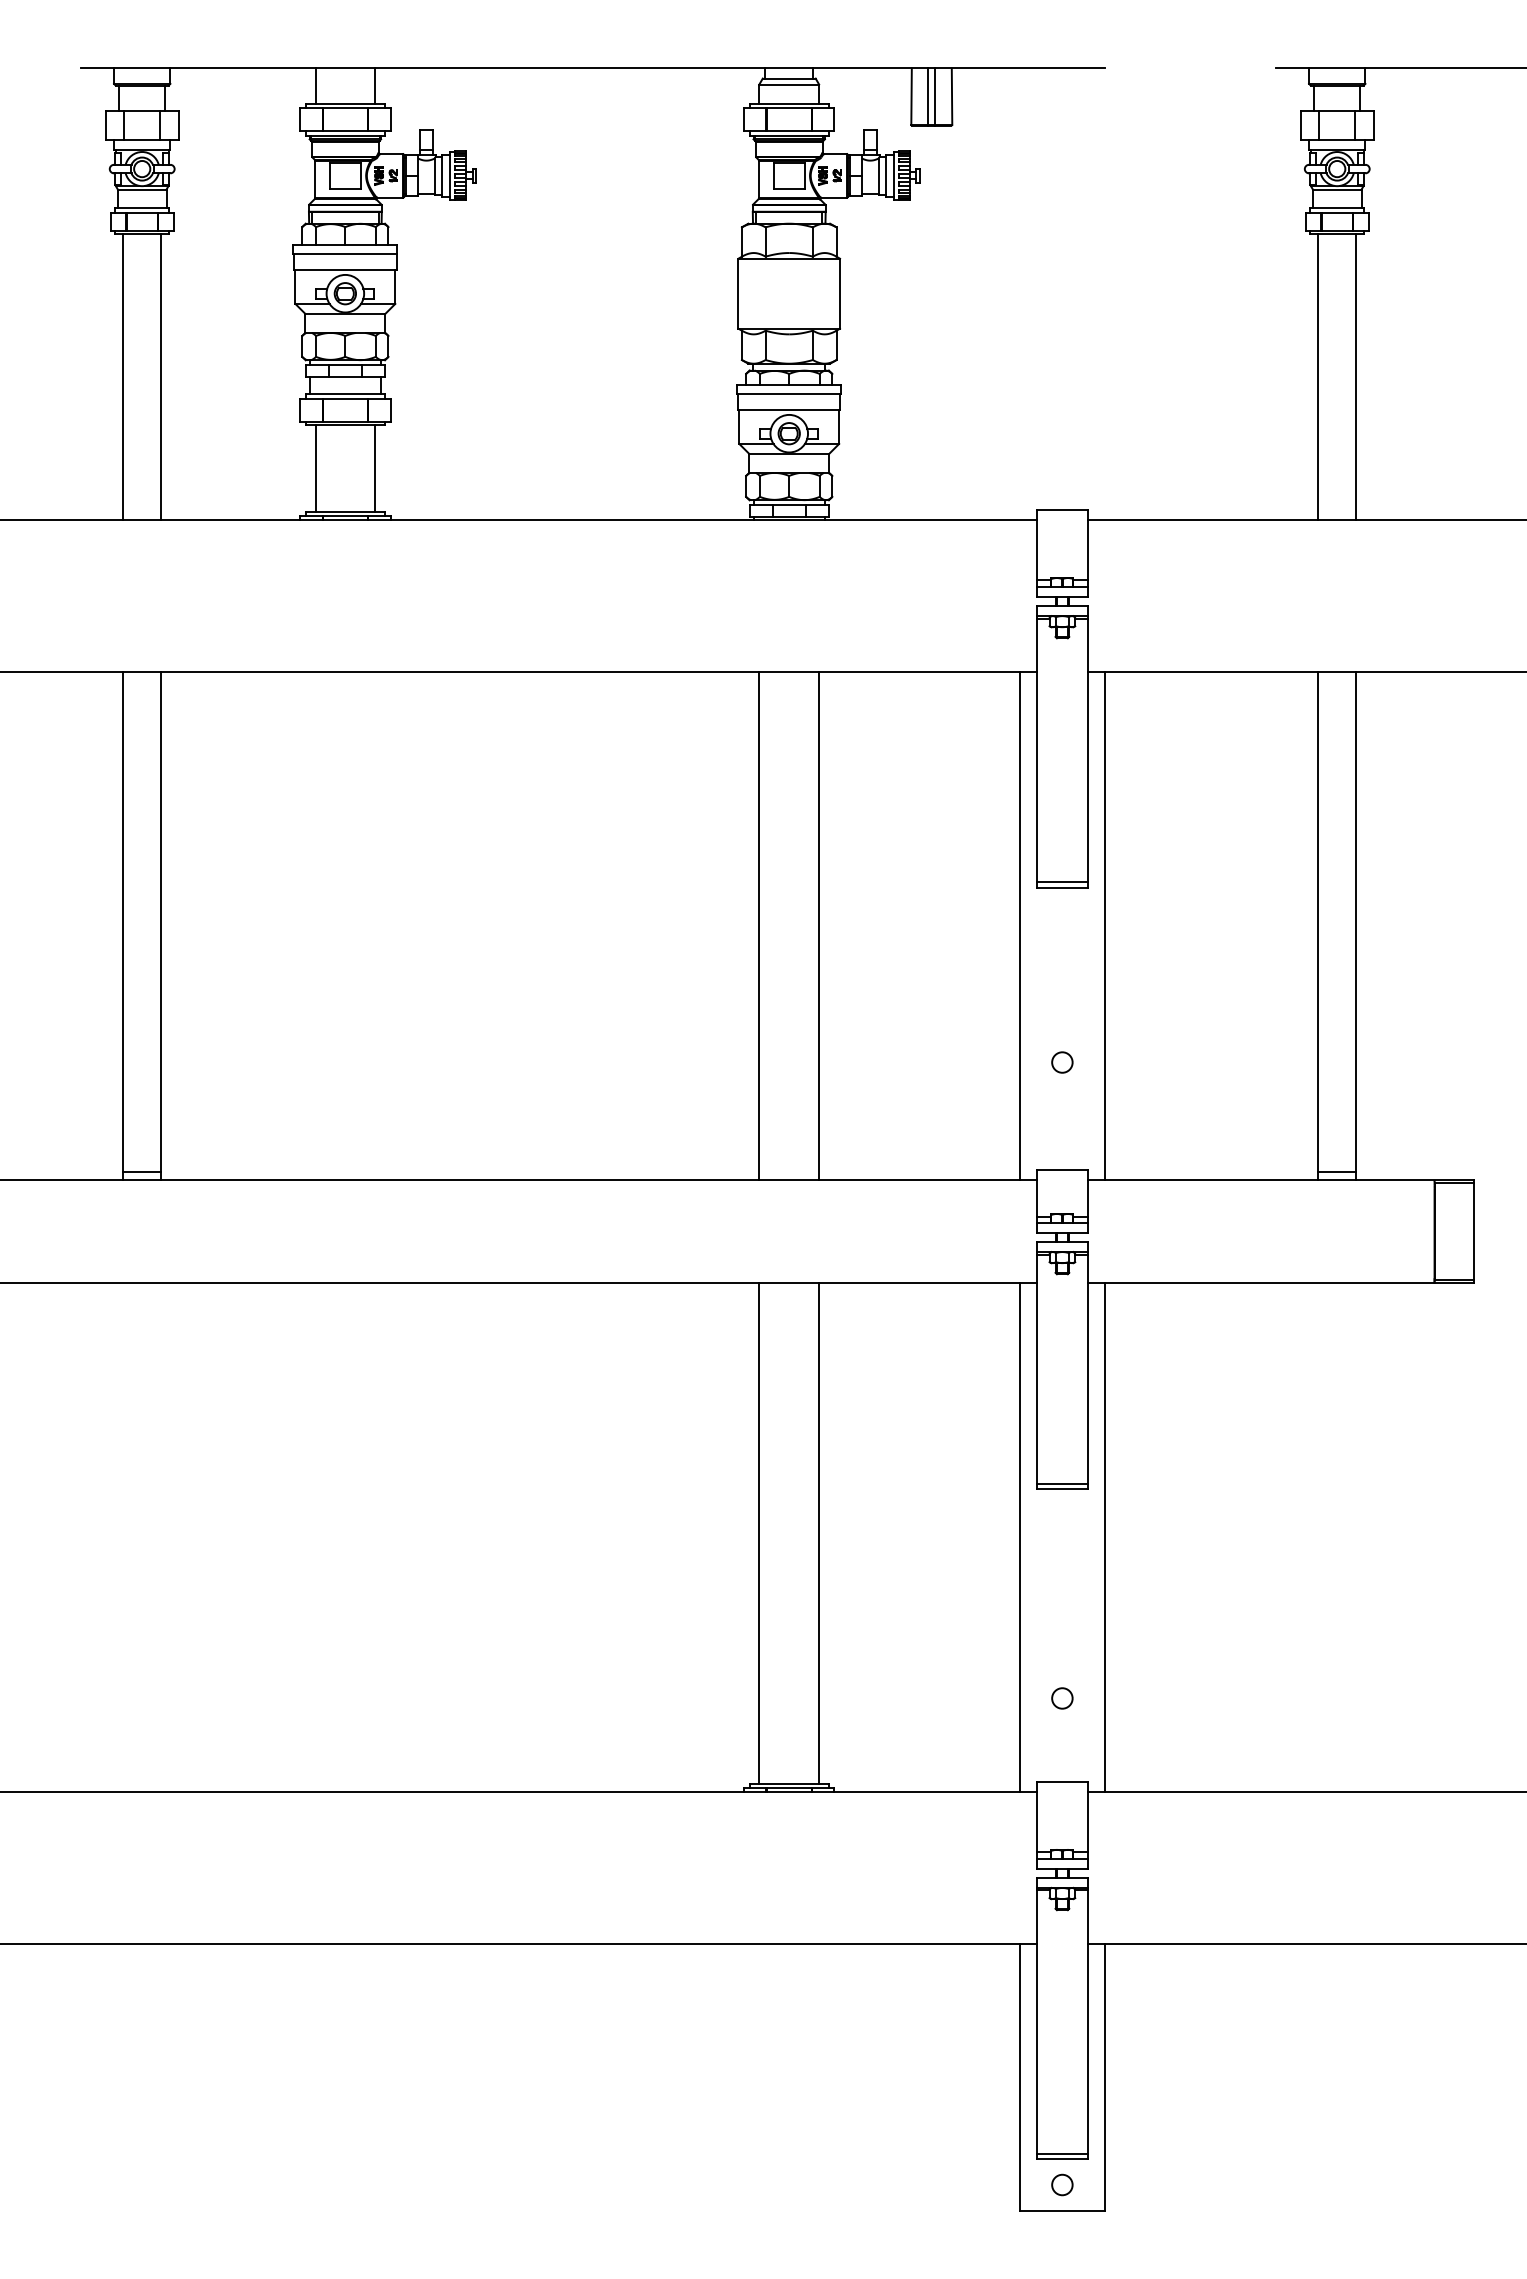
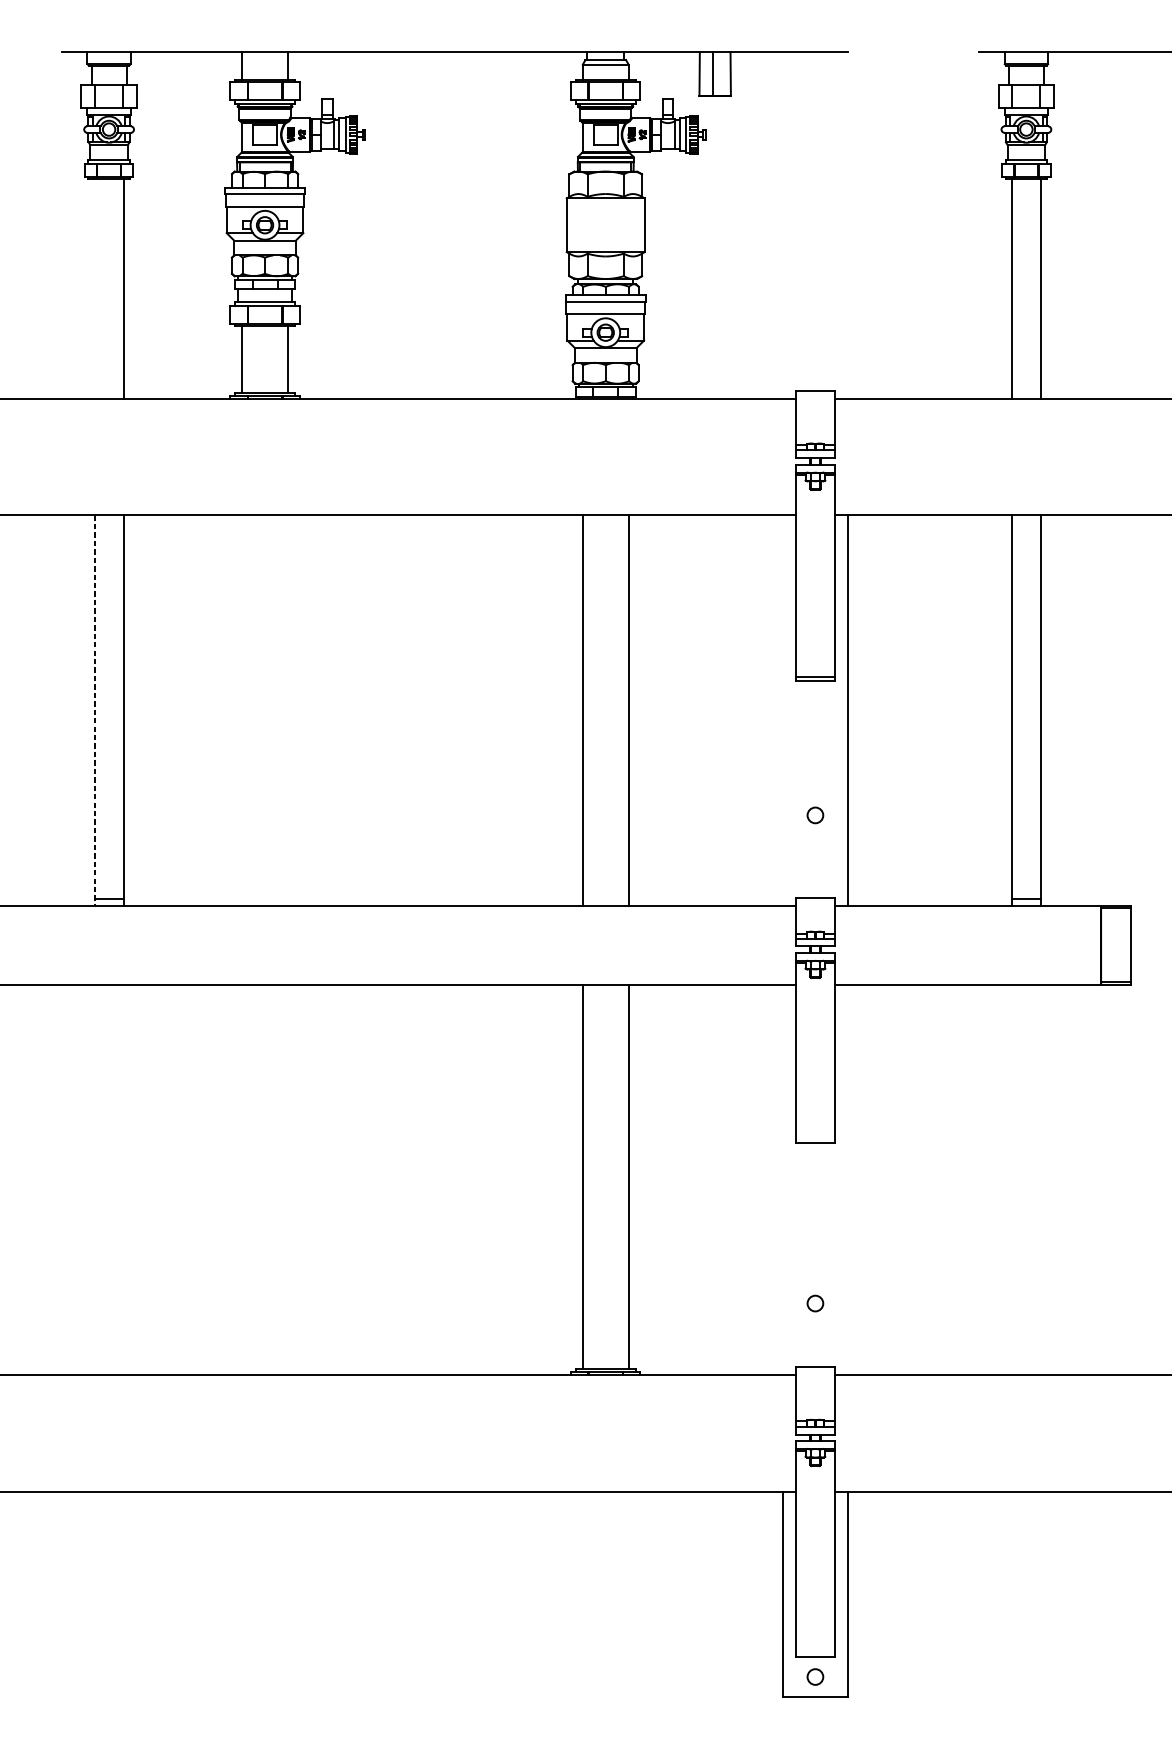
line: (935, 96) -> (718, 73), removed
line: (123, 376) -> (94, 288), removed
line: (1019, 925) -> (782, 710), removed
line: (123, 926) -> (94, 711), solid -> dashed
line: (1062, 1483) -> (815, 1138), removed
line: (1019, 1537) -> (782, 1180), removed
line: (1105, 1537) -> (848, 1180), removed
line: (1062, 2153) -> (815, 1652), removed

